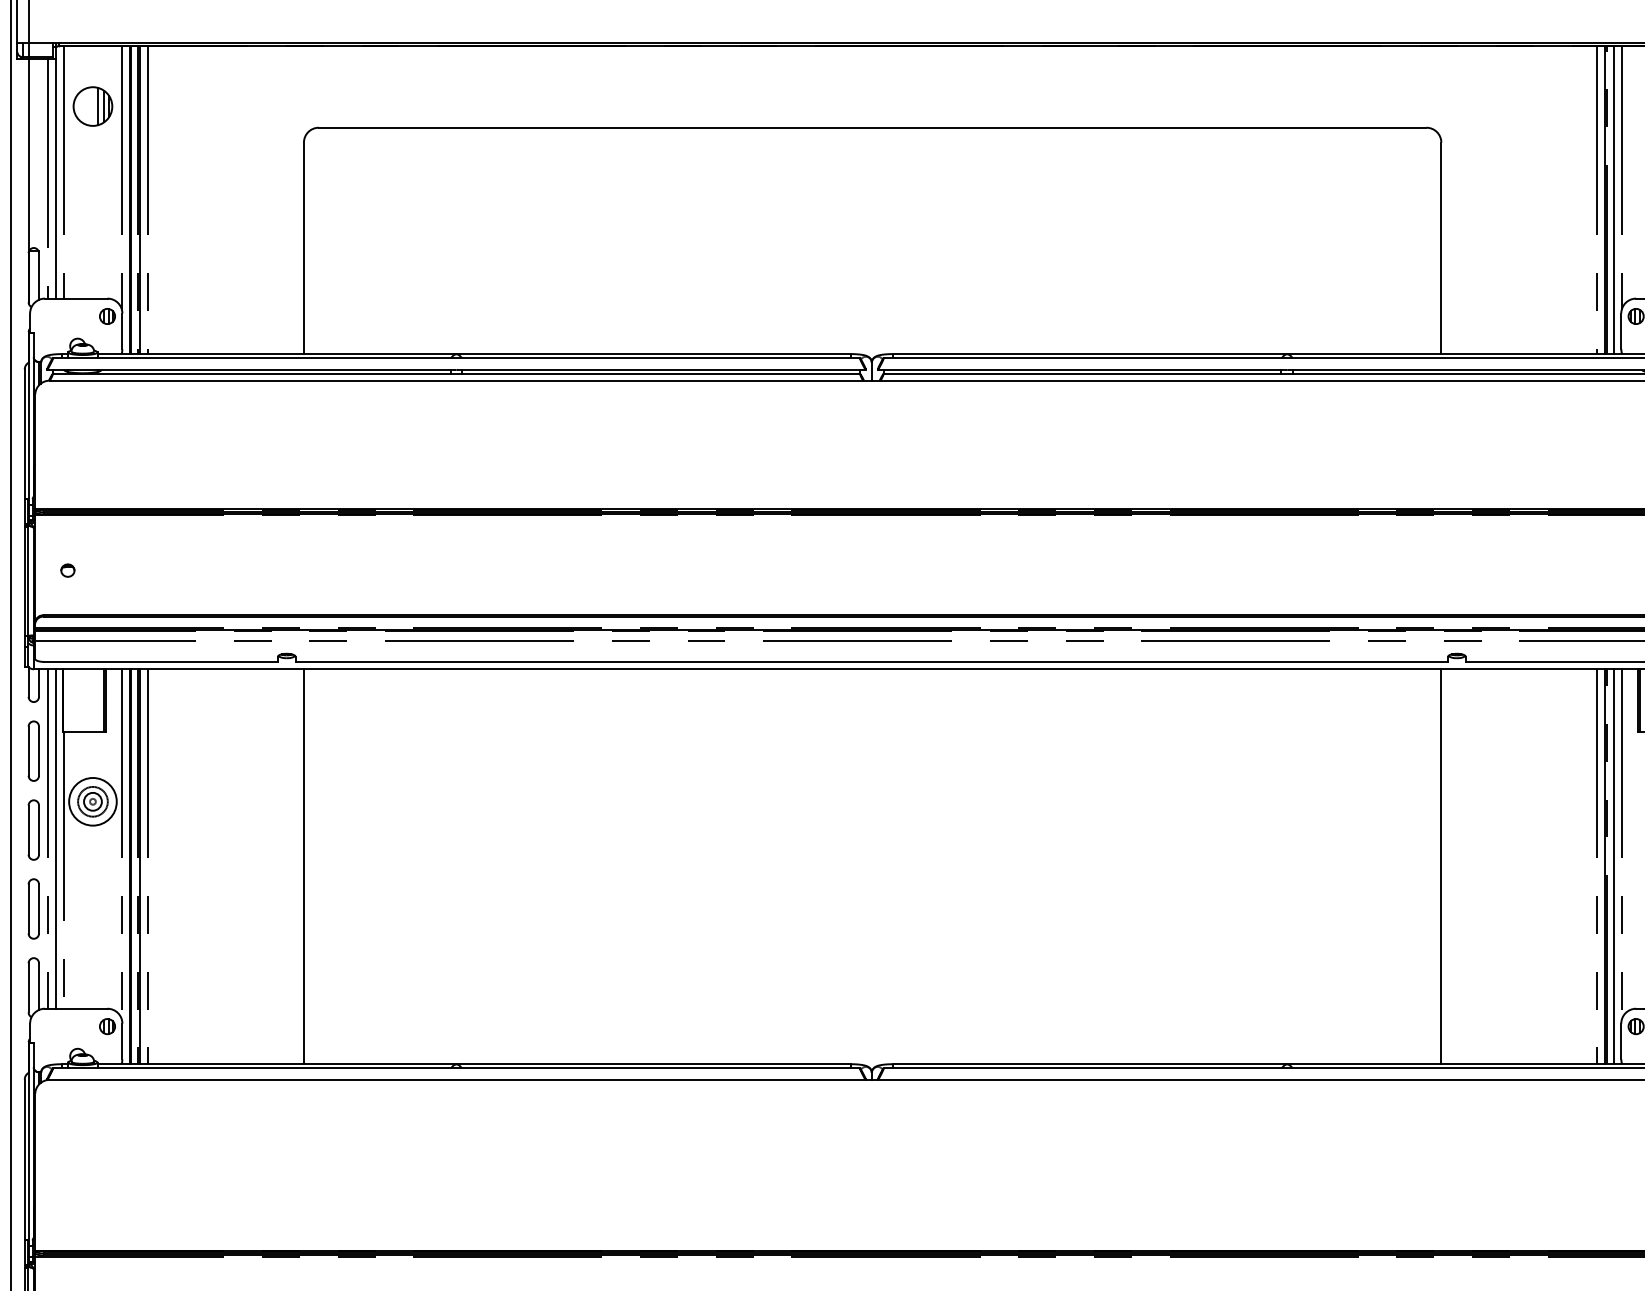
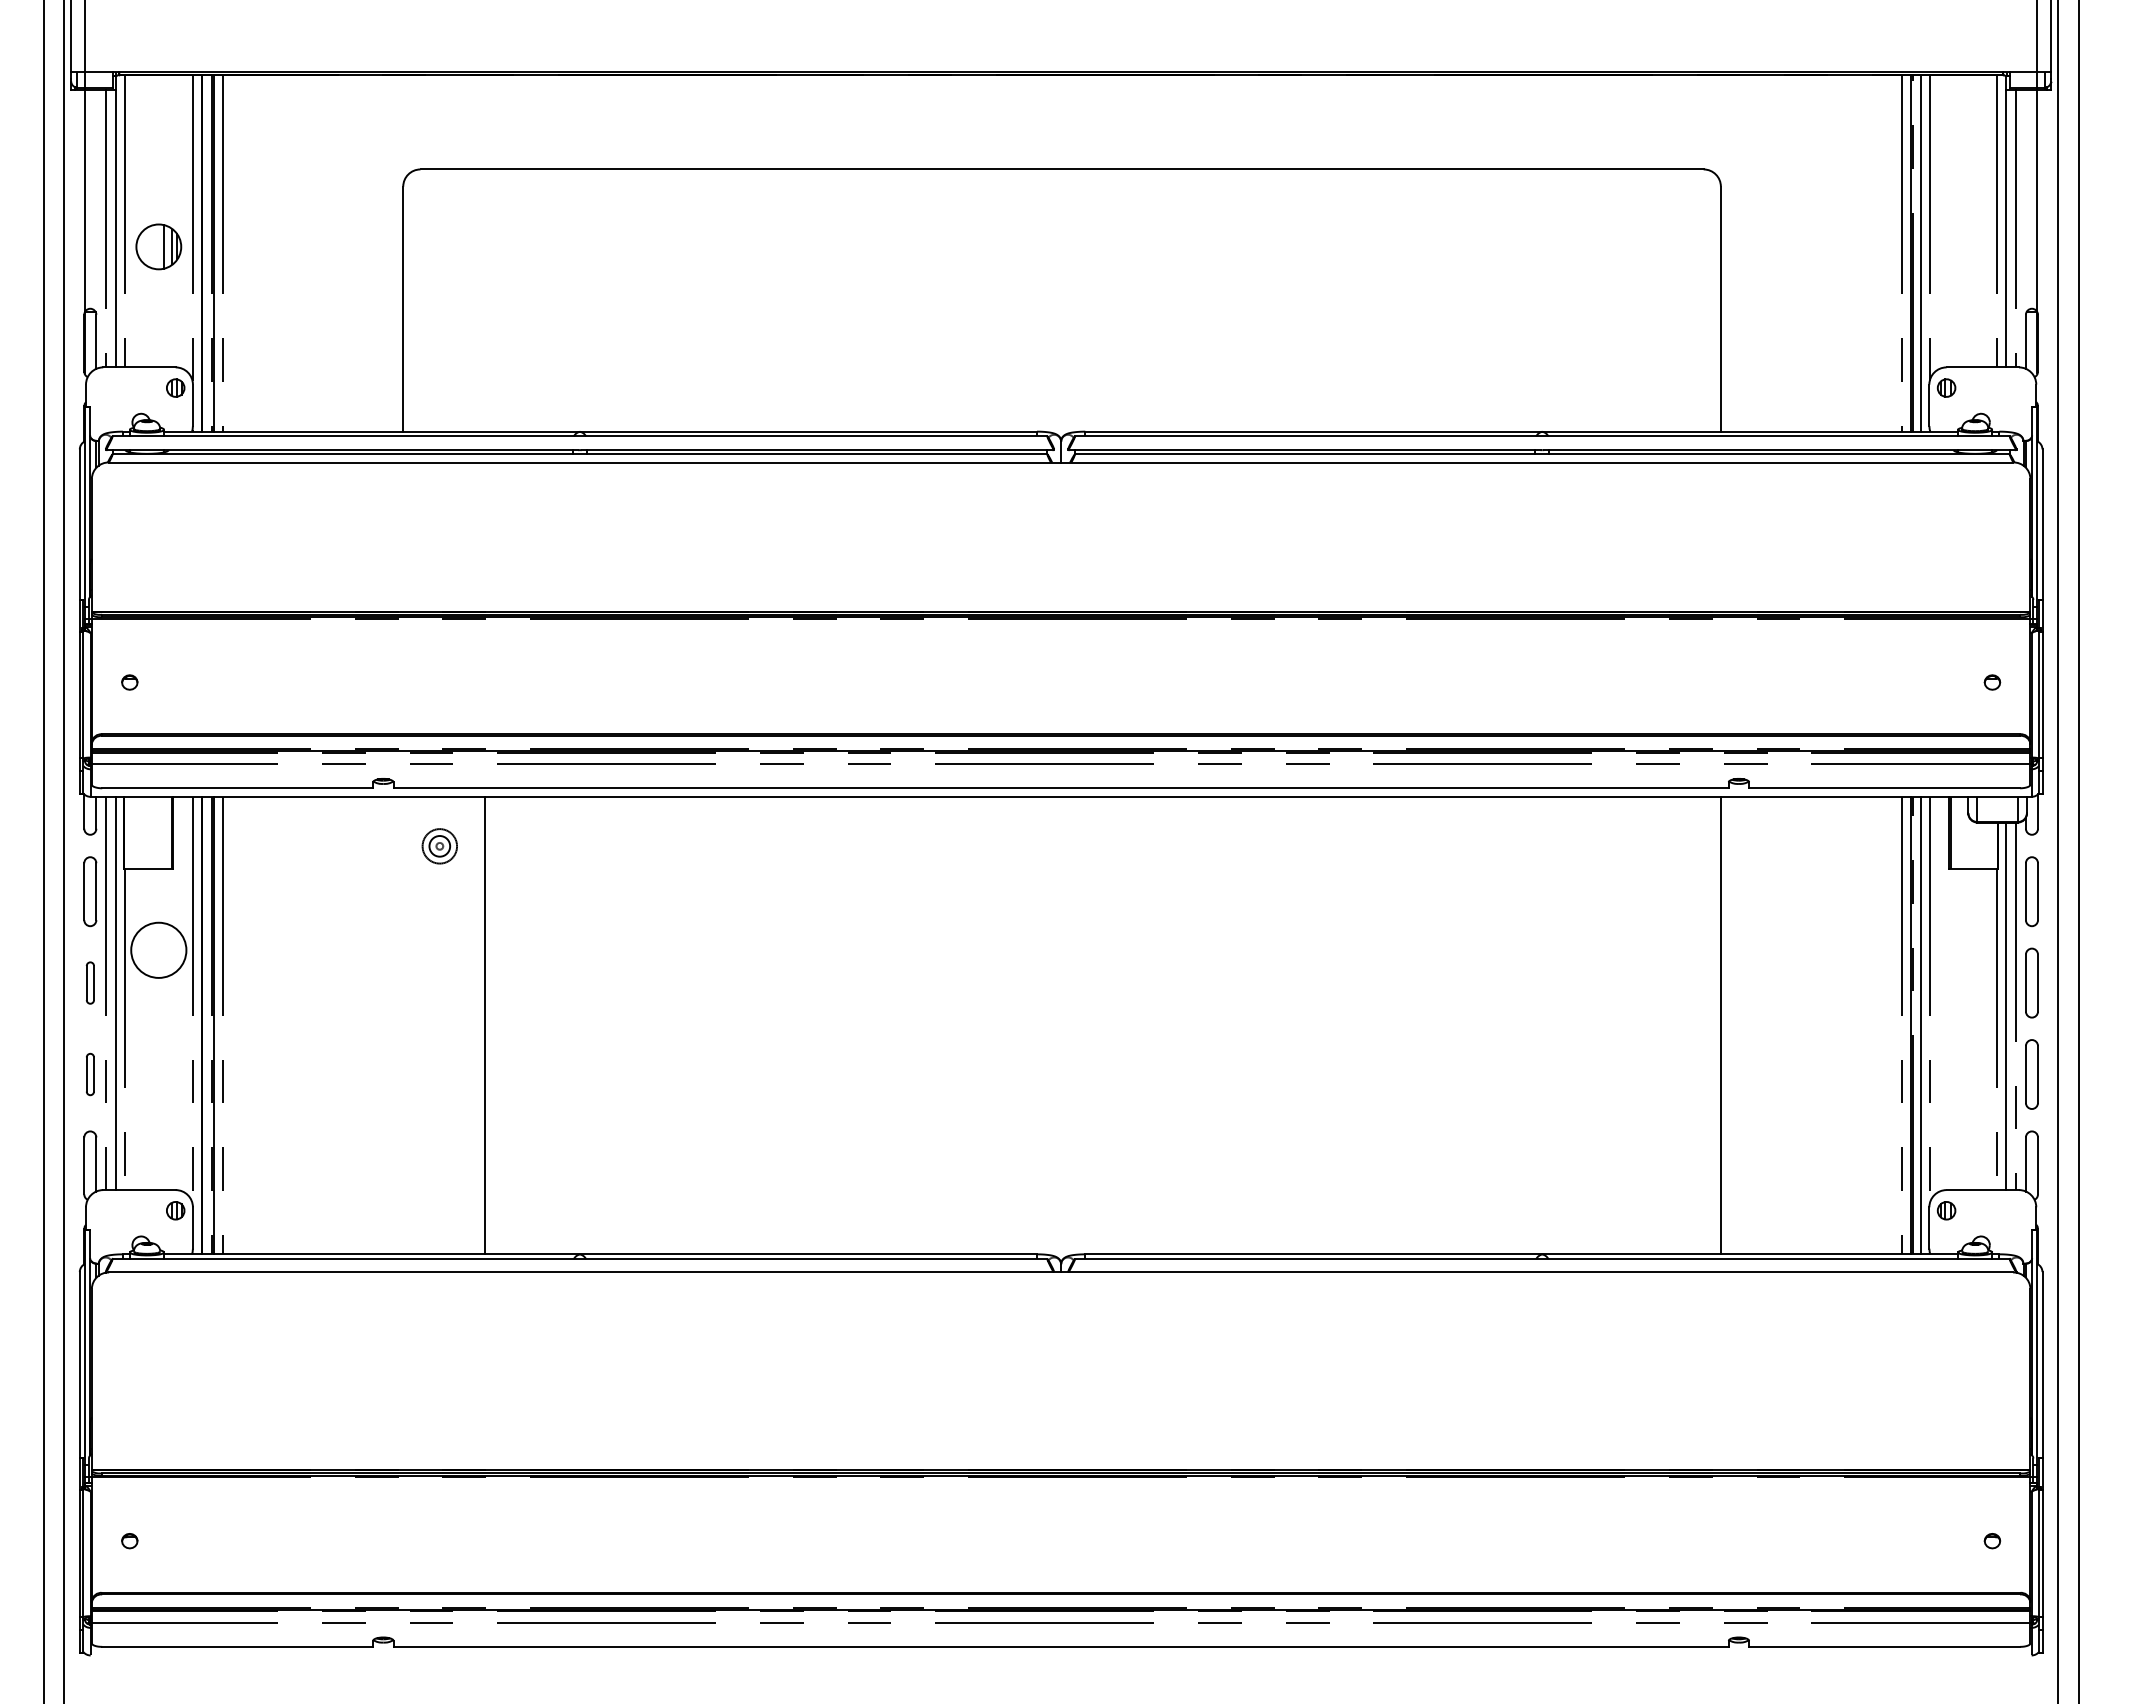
part: (92, 106) -> (158, 246), moved
part: (92, 801) -> (439, 846), moved
part: (33, 829) -> (90, 982), size x0.6
line: (304, 866) -> (485, 1025), moved
part: (33, 908) -> (90, 1074), size x0.6

